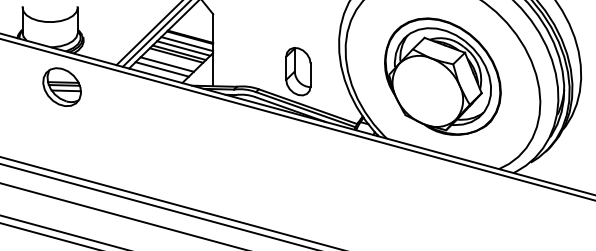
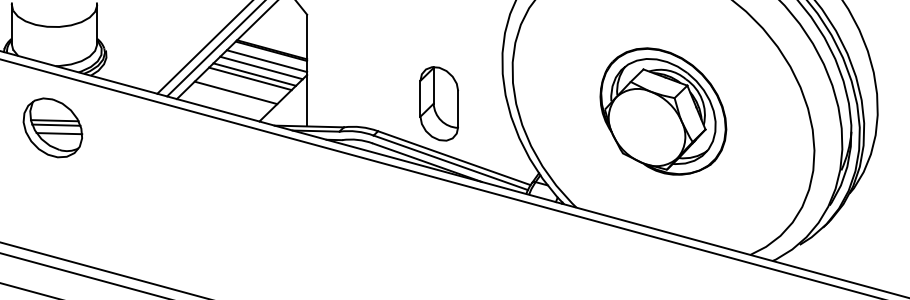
line: (161, 69) -> (227, 100), removed
part: (442, 76) -> (662, 111), size x0.7
part: (61, 86) -> (51, 126), moved

